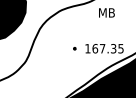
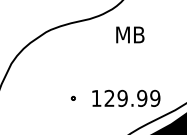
text: (107, 48) -> (131, 98), 167.35 -> 129.99

